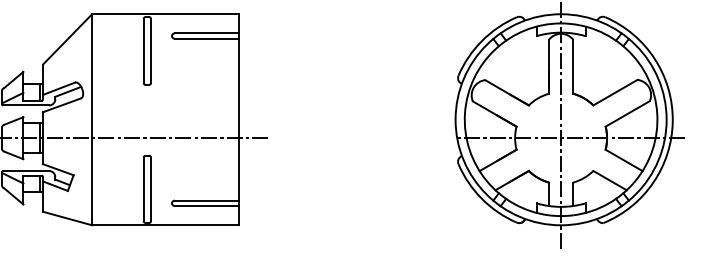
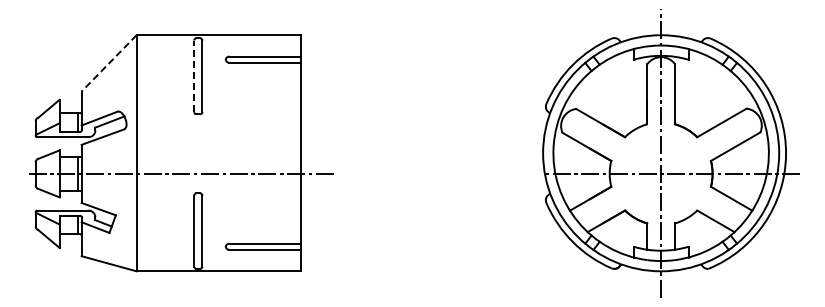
line: (67, 39) -> (108, 63), solid -> dashed
line: (143, 51) -> (194, 76), solid -> dashed

